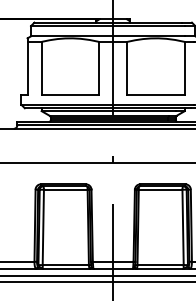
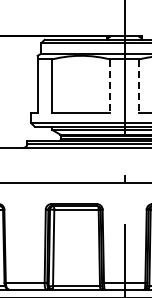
line: (99, 68) -> (110, 86), solid -> dashed
line: (127, 68) -> (139, 86), solid -> dashed

